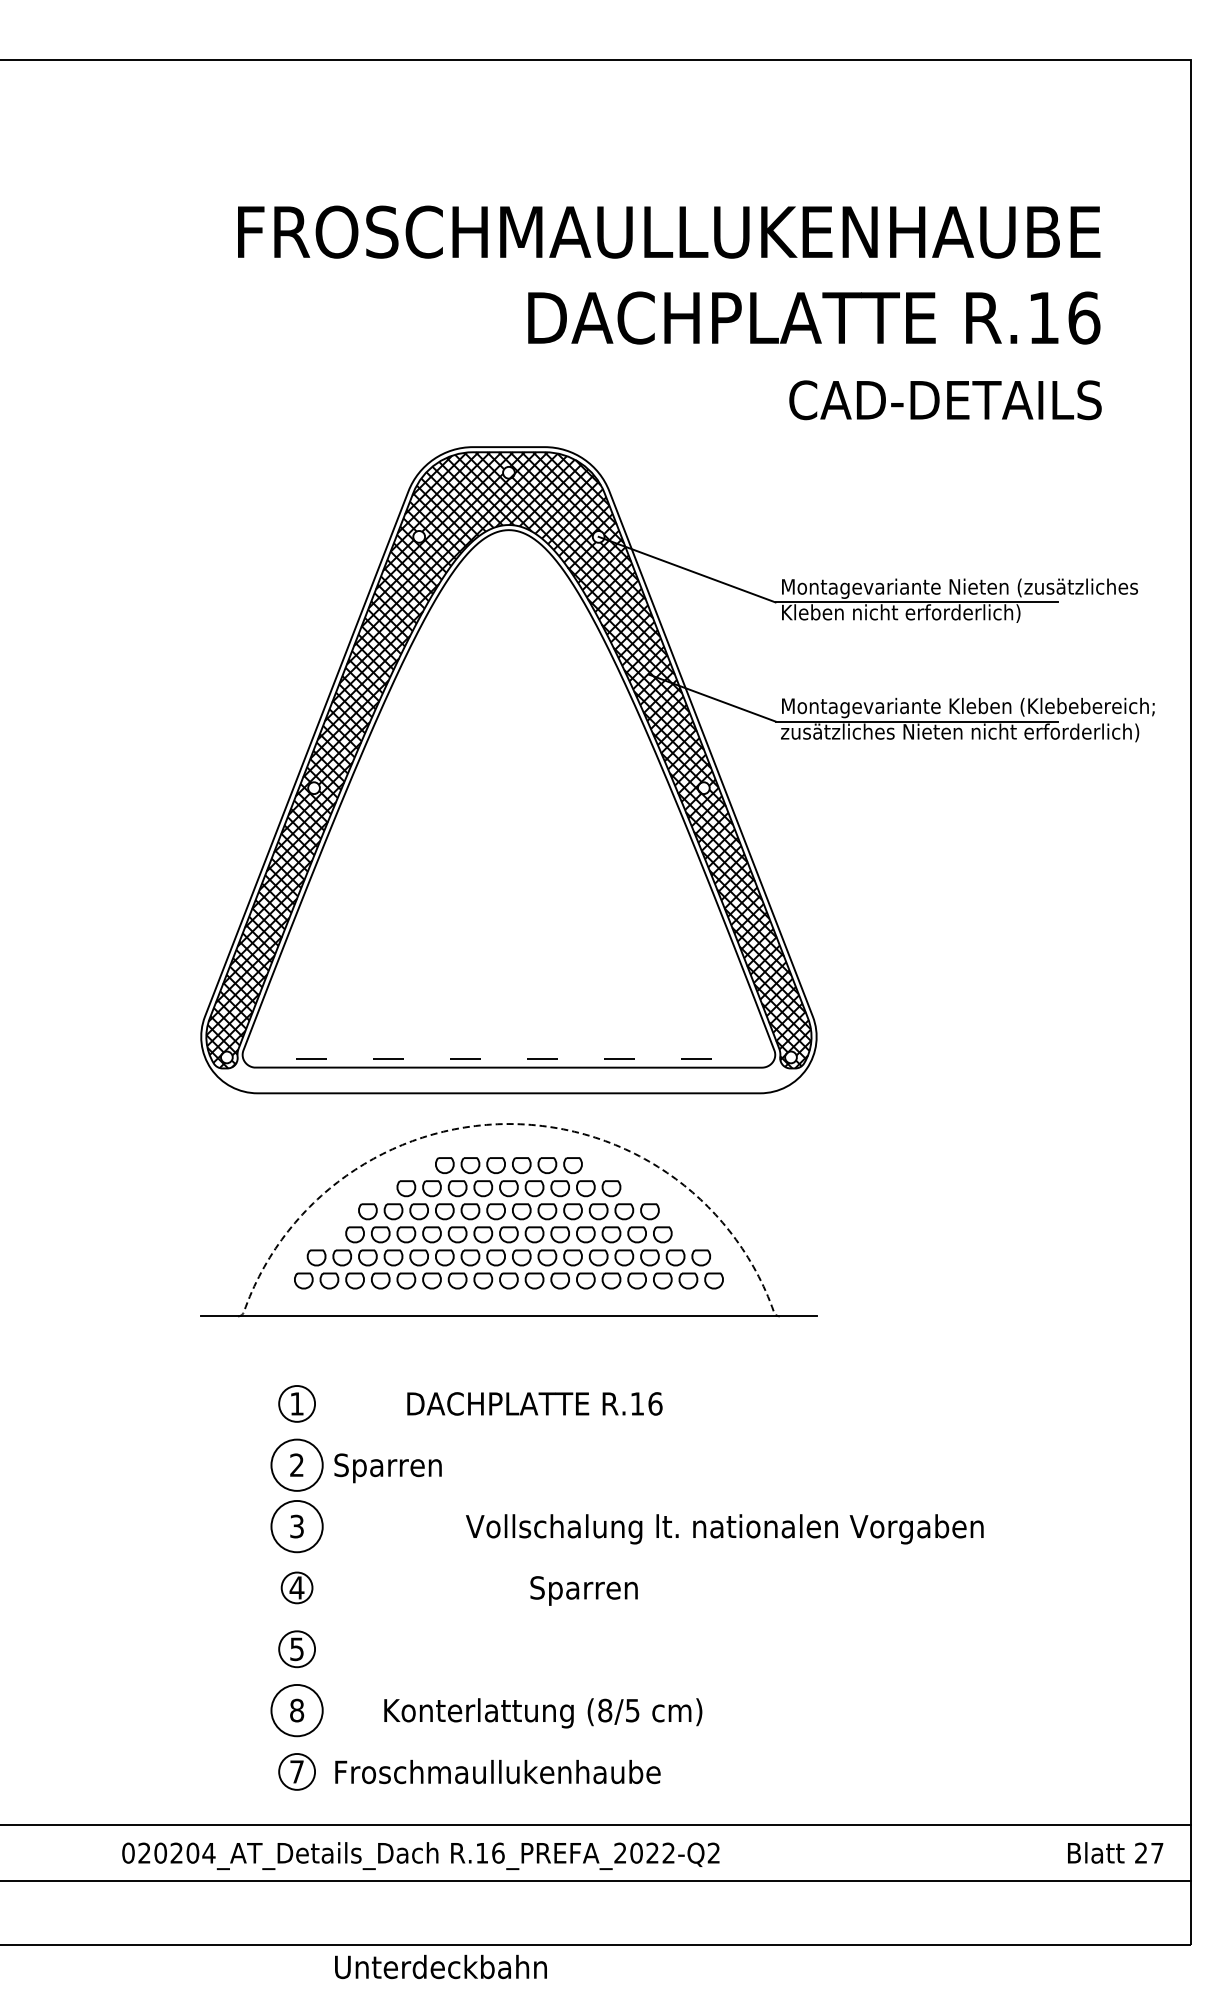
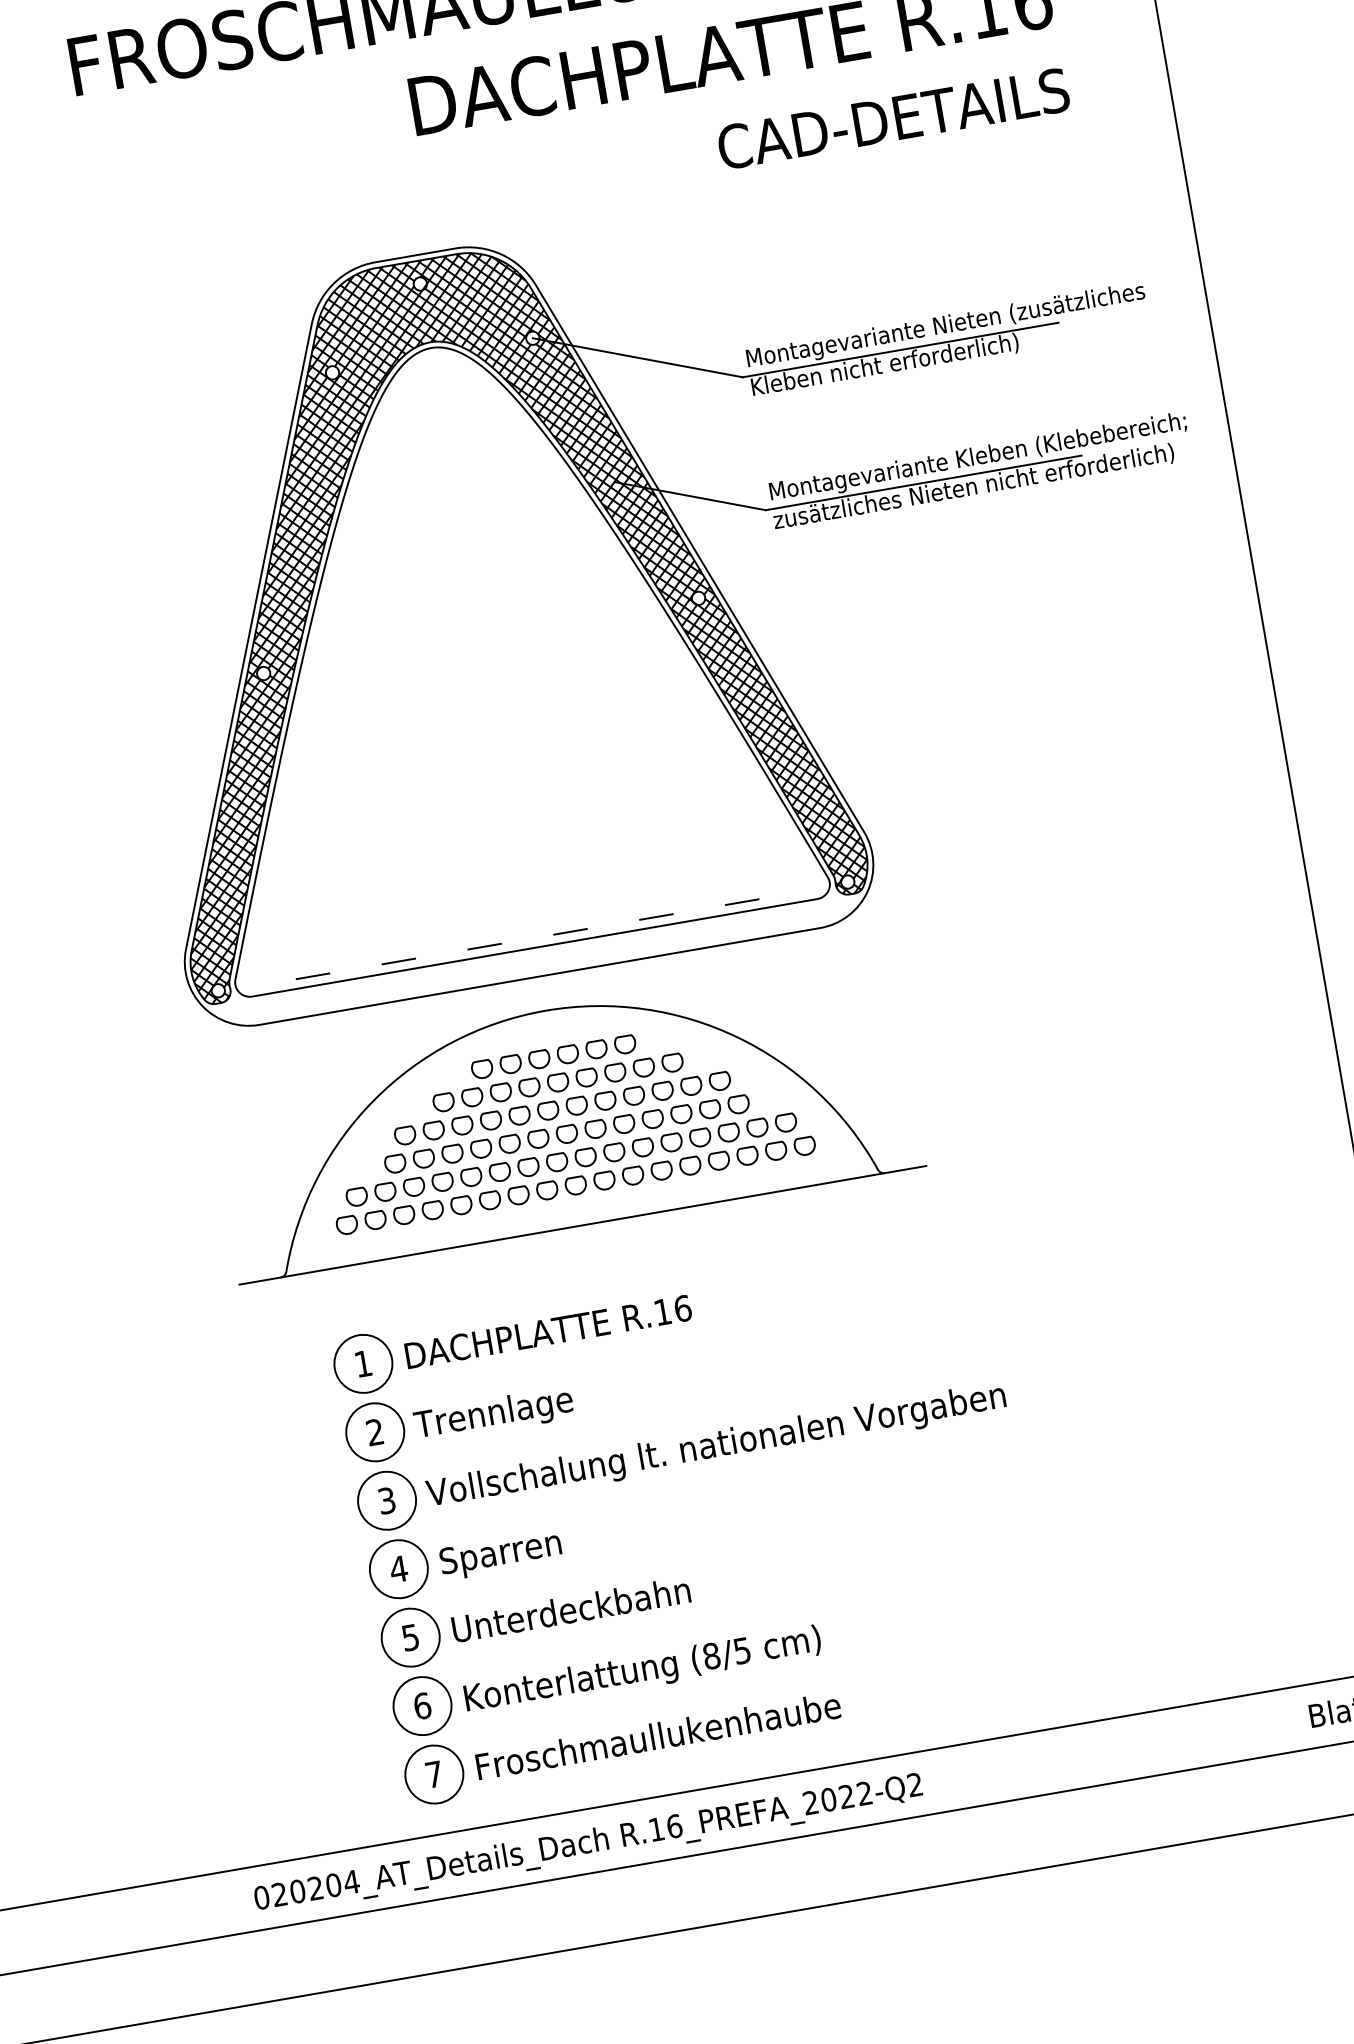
line: (508, 1124) -> (545, 1011), dashed -> solid
circle: (296, 1403) -> (362, 1363), size x1.43
text: (534, 1403) -> (547, 1331), moved
text: (402, 1467) -> (493, 1414), Sparren -> Trennlage
text: (724, 1529) -> (716, 1447), moved
circle: (296, 1587) -> (398, 1568), size x1.67
text: (583, 1590) -> (500, 1554), moved
circle: (296, 1648) -> (409, 1636), size x1.43
text: (297, 1710) -> (422, 1705), 8 -> 6
text: (543, 1713) -> (643, 1671), moved
circle: (296, 1771) -> (433, 1774), size x1.43
text: (440, 1966) -> (570, 1609), moved

